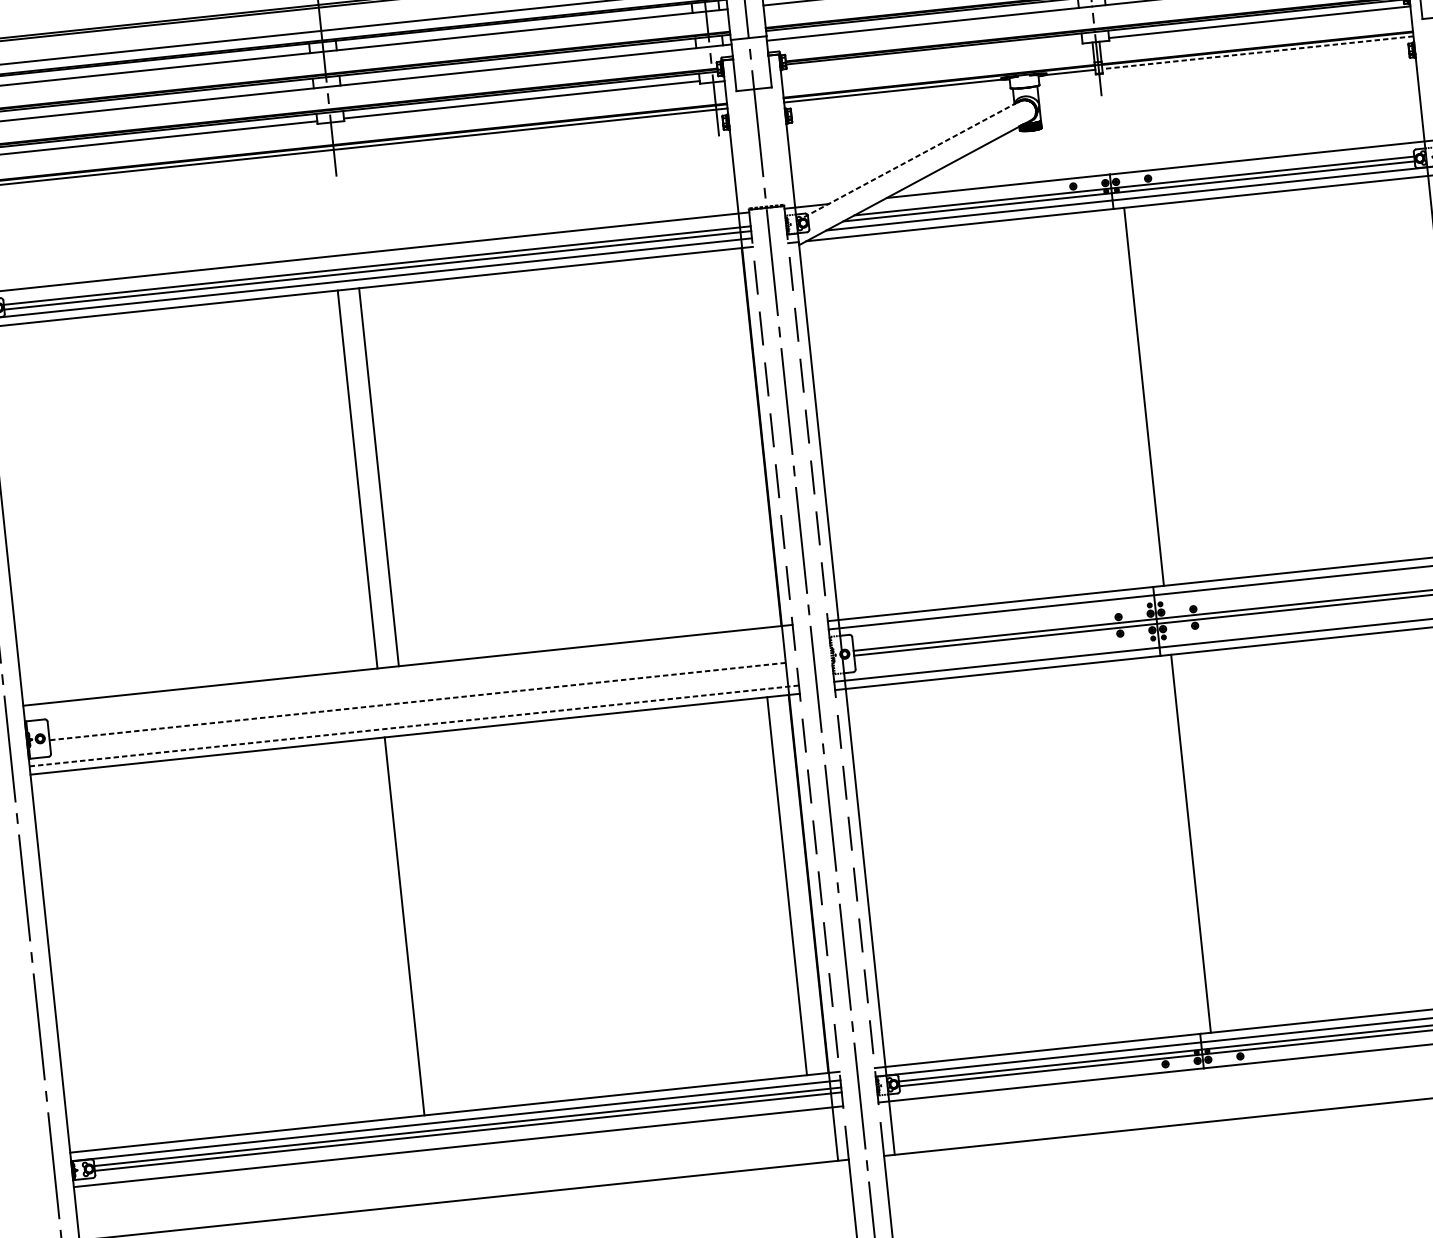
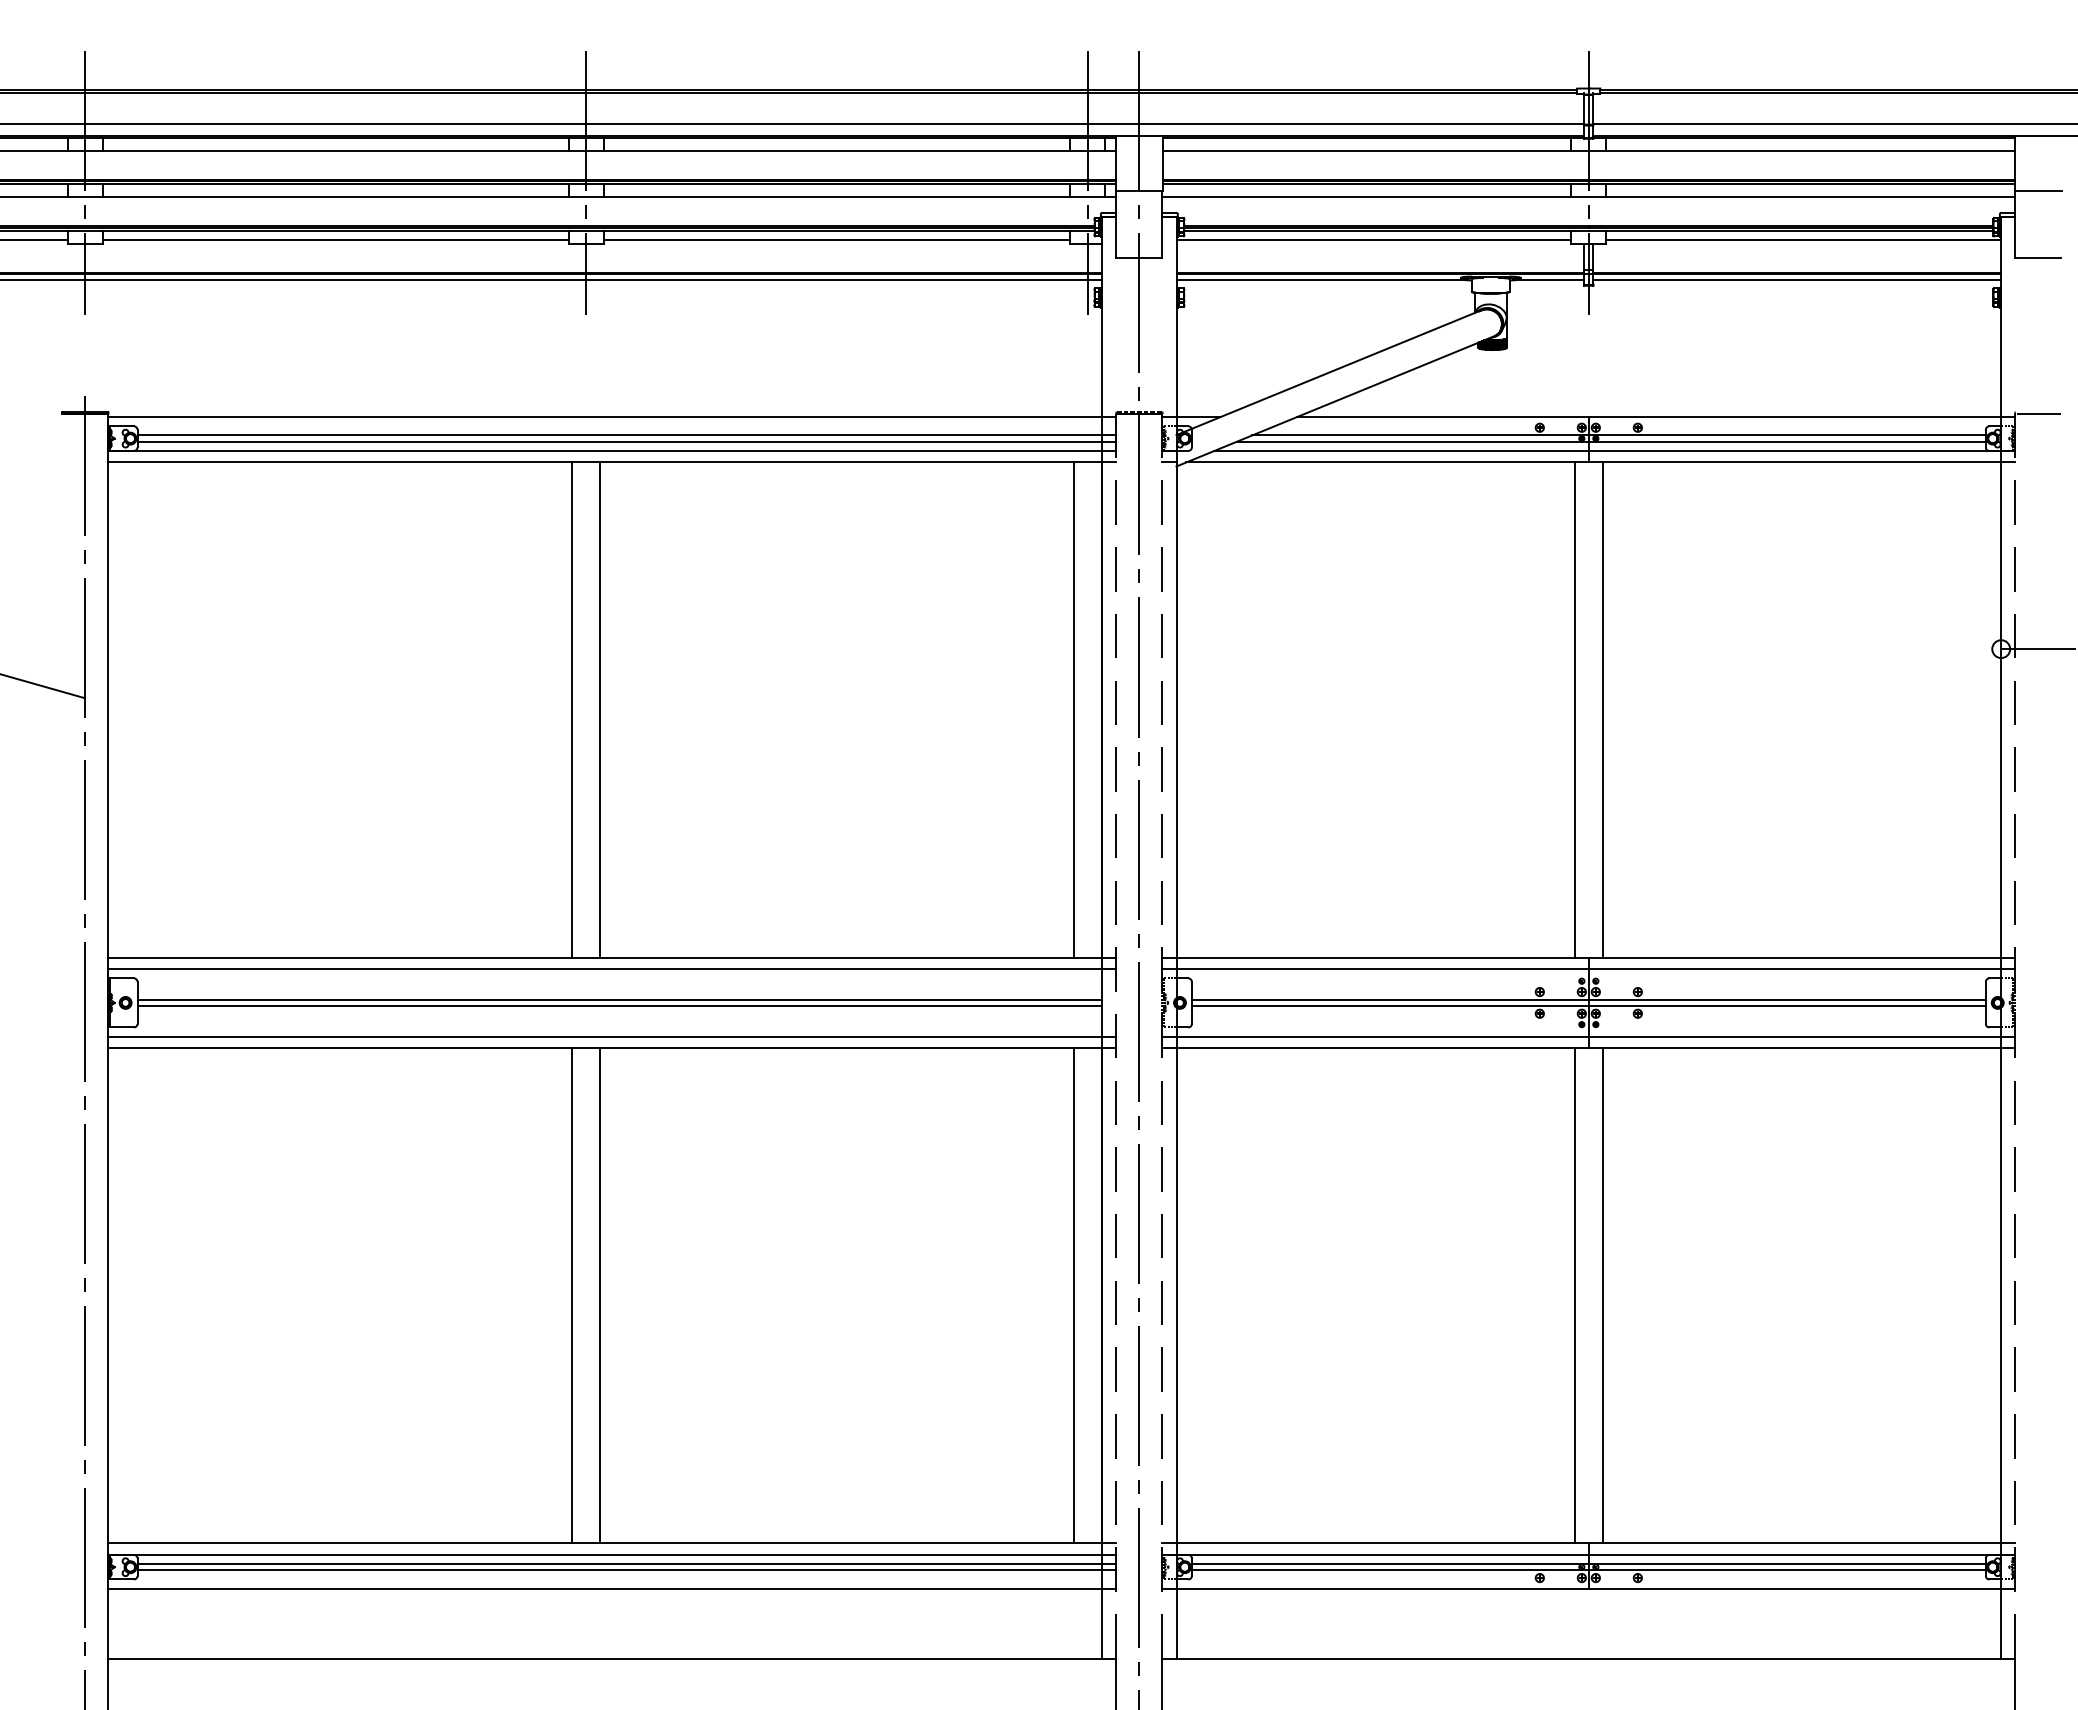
line: (1258, 52) -> (1797, 279), dashed -> solid
line: (931, 56) -> (1373, 240), added
line: (907, 161) -> (1328, 372), dashed -> solid
line: (1122, 398) -> (1574, 709), added
line: (740, 438) -> (1073, 709), added
line: (409, 673) -> (612, 968), added
line: (416, 696) -> (619, 999), added
line: (417, 701) -> (619, 1006), dashed -> solid
line: (414, 726) -> (612, 1037), dashed -> solid
line: (1169, 845) -> (1574, 1295), added
line: (426, 923) -> (600, 1295), added

